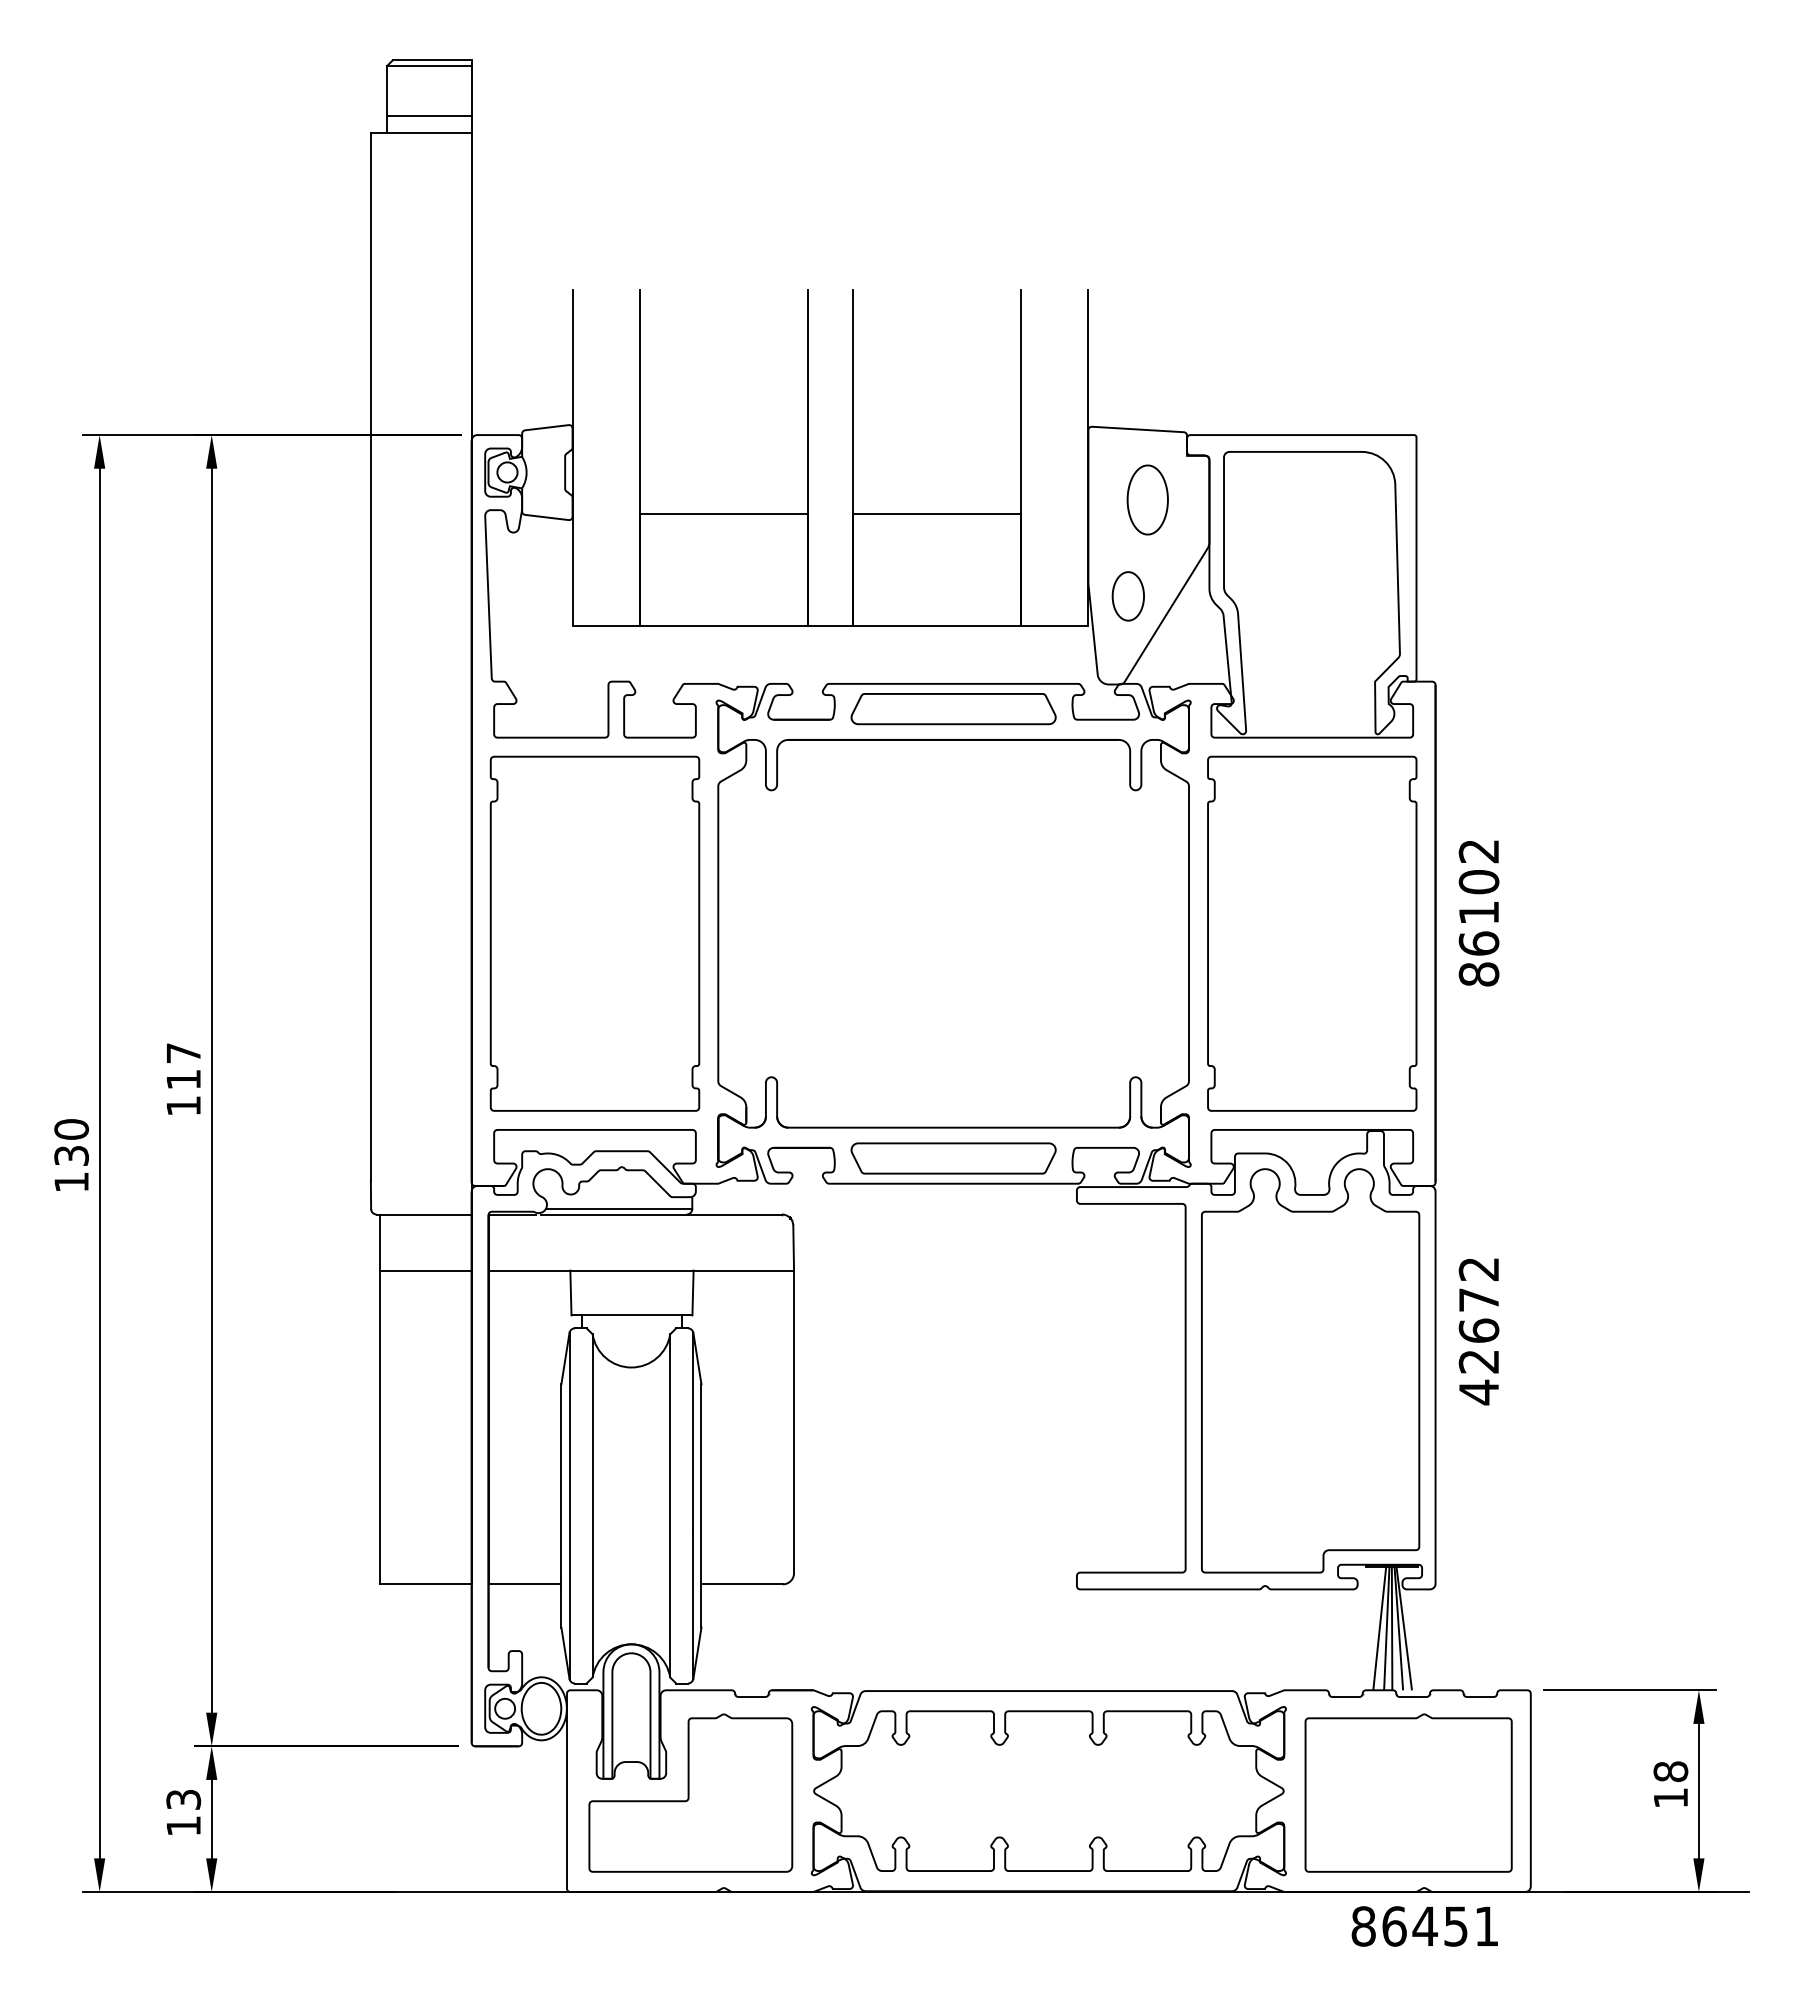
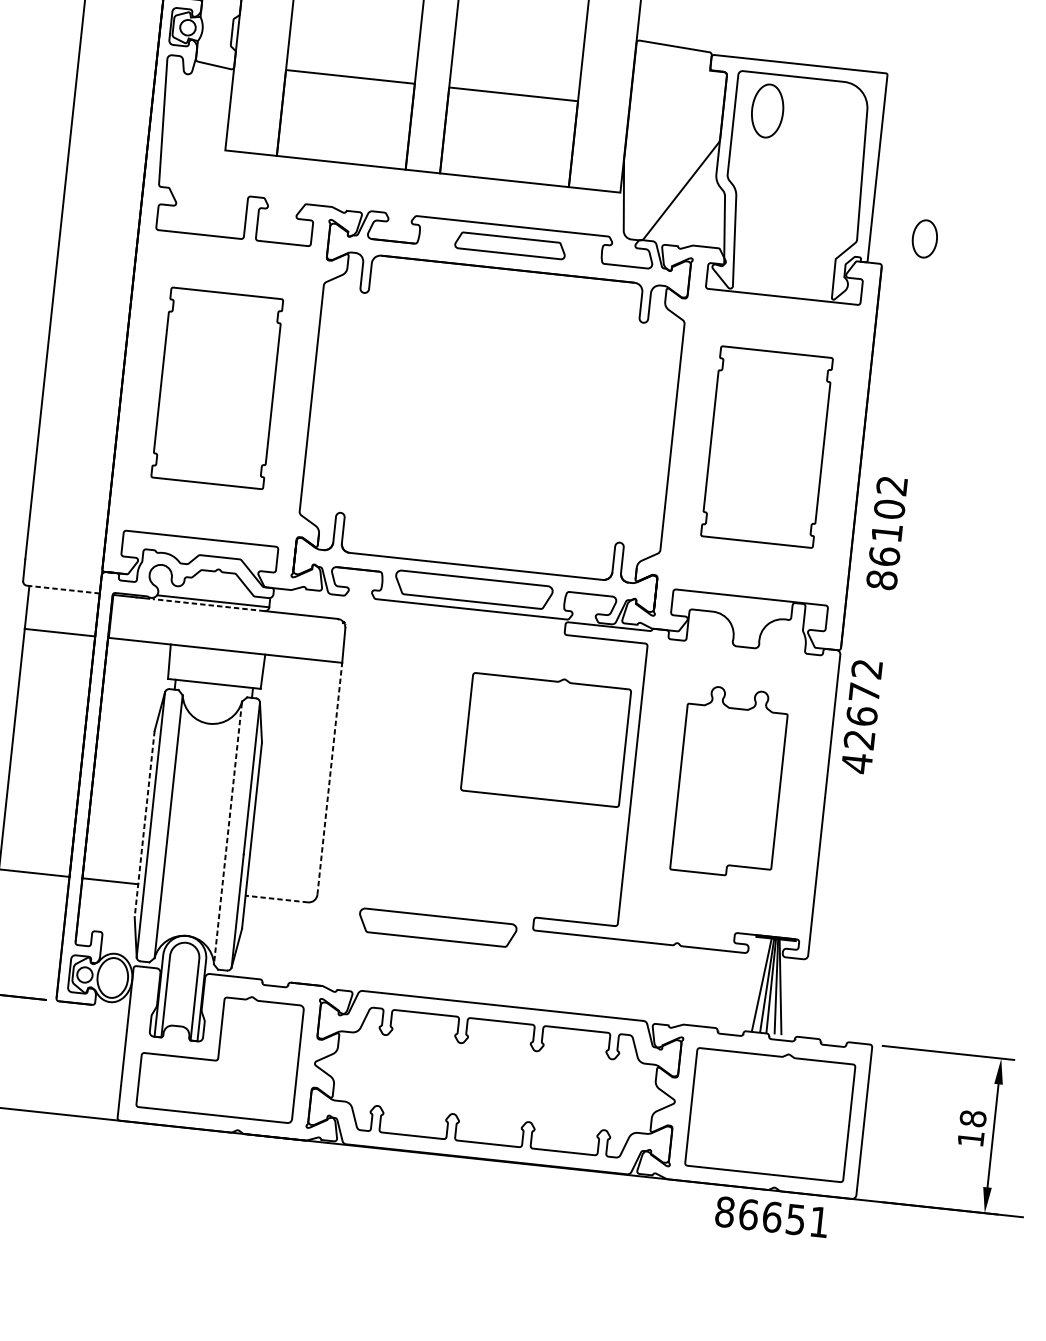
part: (1147, 499) -> (767, 110), moved
part: (1127, 596) -> (924, 238), moved
part: (953, 709) -> (510, 245), size x0.7
text: (1478, 913) -> (886, 533), moved
part: (594, 933) -> (216, 388), size x0.7
part: (1312, 933) -> (767, 446), size x0.7
line: (424, 1214) -> (63, 589), solid -> dashed
line: (613, 1214) -> (208, 605), solid -> dashed
text: (1478, 1331) -> (861, 716), moved
part: (1067, 1339) -> (546, 738), added
part: (1310, 1370) -> (729, 781), size x0.6
line: (794, 1421) -> (330, 778), solid -> dashed
line: (561, 1505) -> (144, 823), solid -> dashed
line: (670, 1506) -> (228, 833), solid -> dashed
line: (742, 1584) -> (277, 899), solid -> dashed
part: (953, 1599) -> (437, 927), added
text: (1424, 1926) -> (771, 1217), 86451 -> 86651

